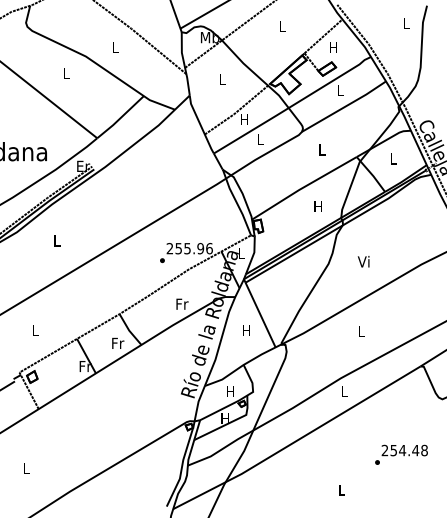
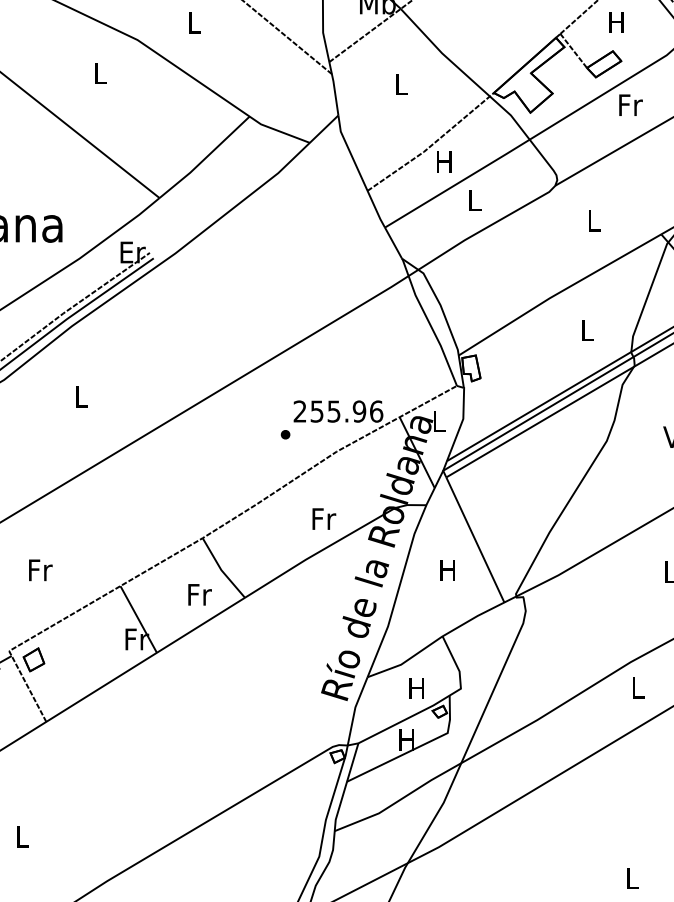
text: (341, 89) -> (631, 103), L -> Fr
text: (317, 206) -> (585, 330), H -> L
text: (35, 330) -> (40, 569), L -> Fr

